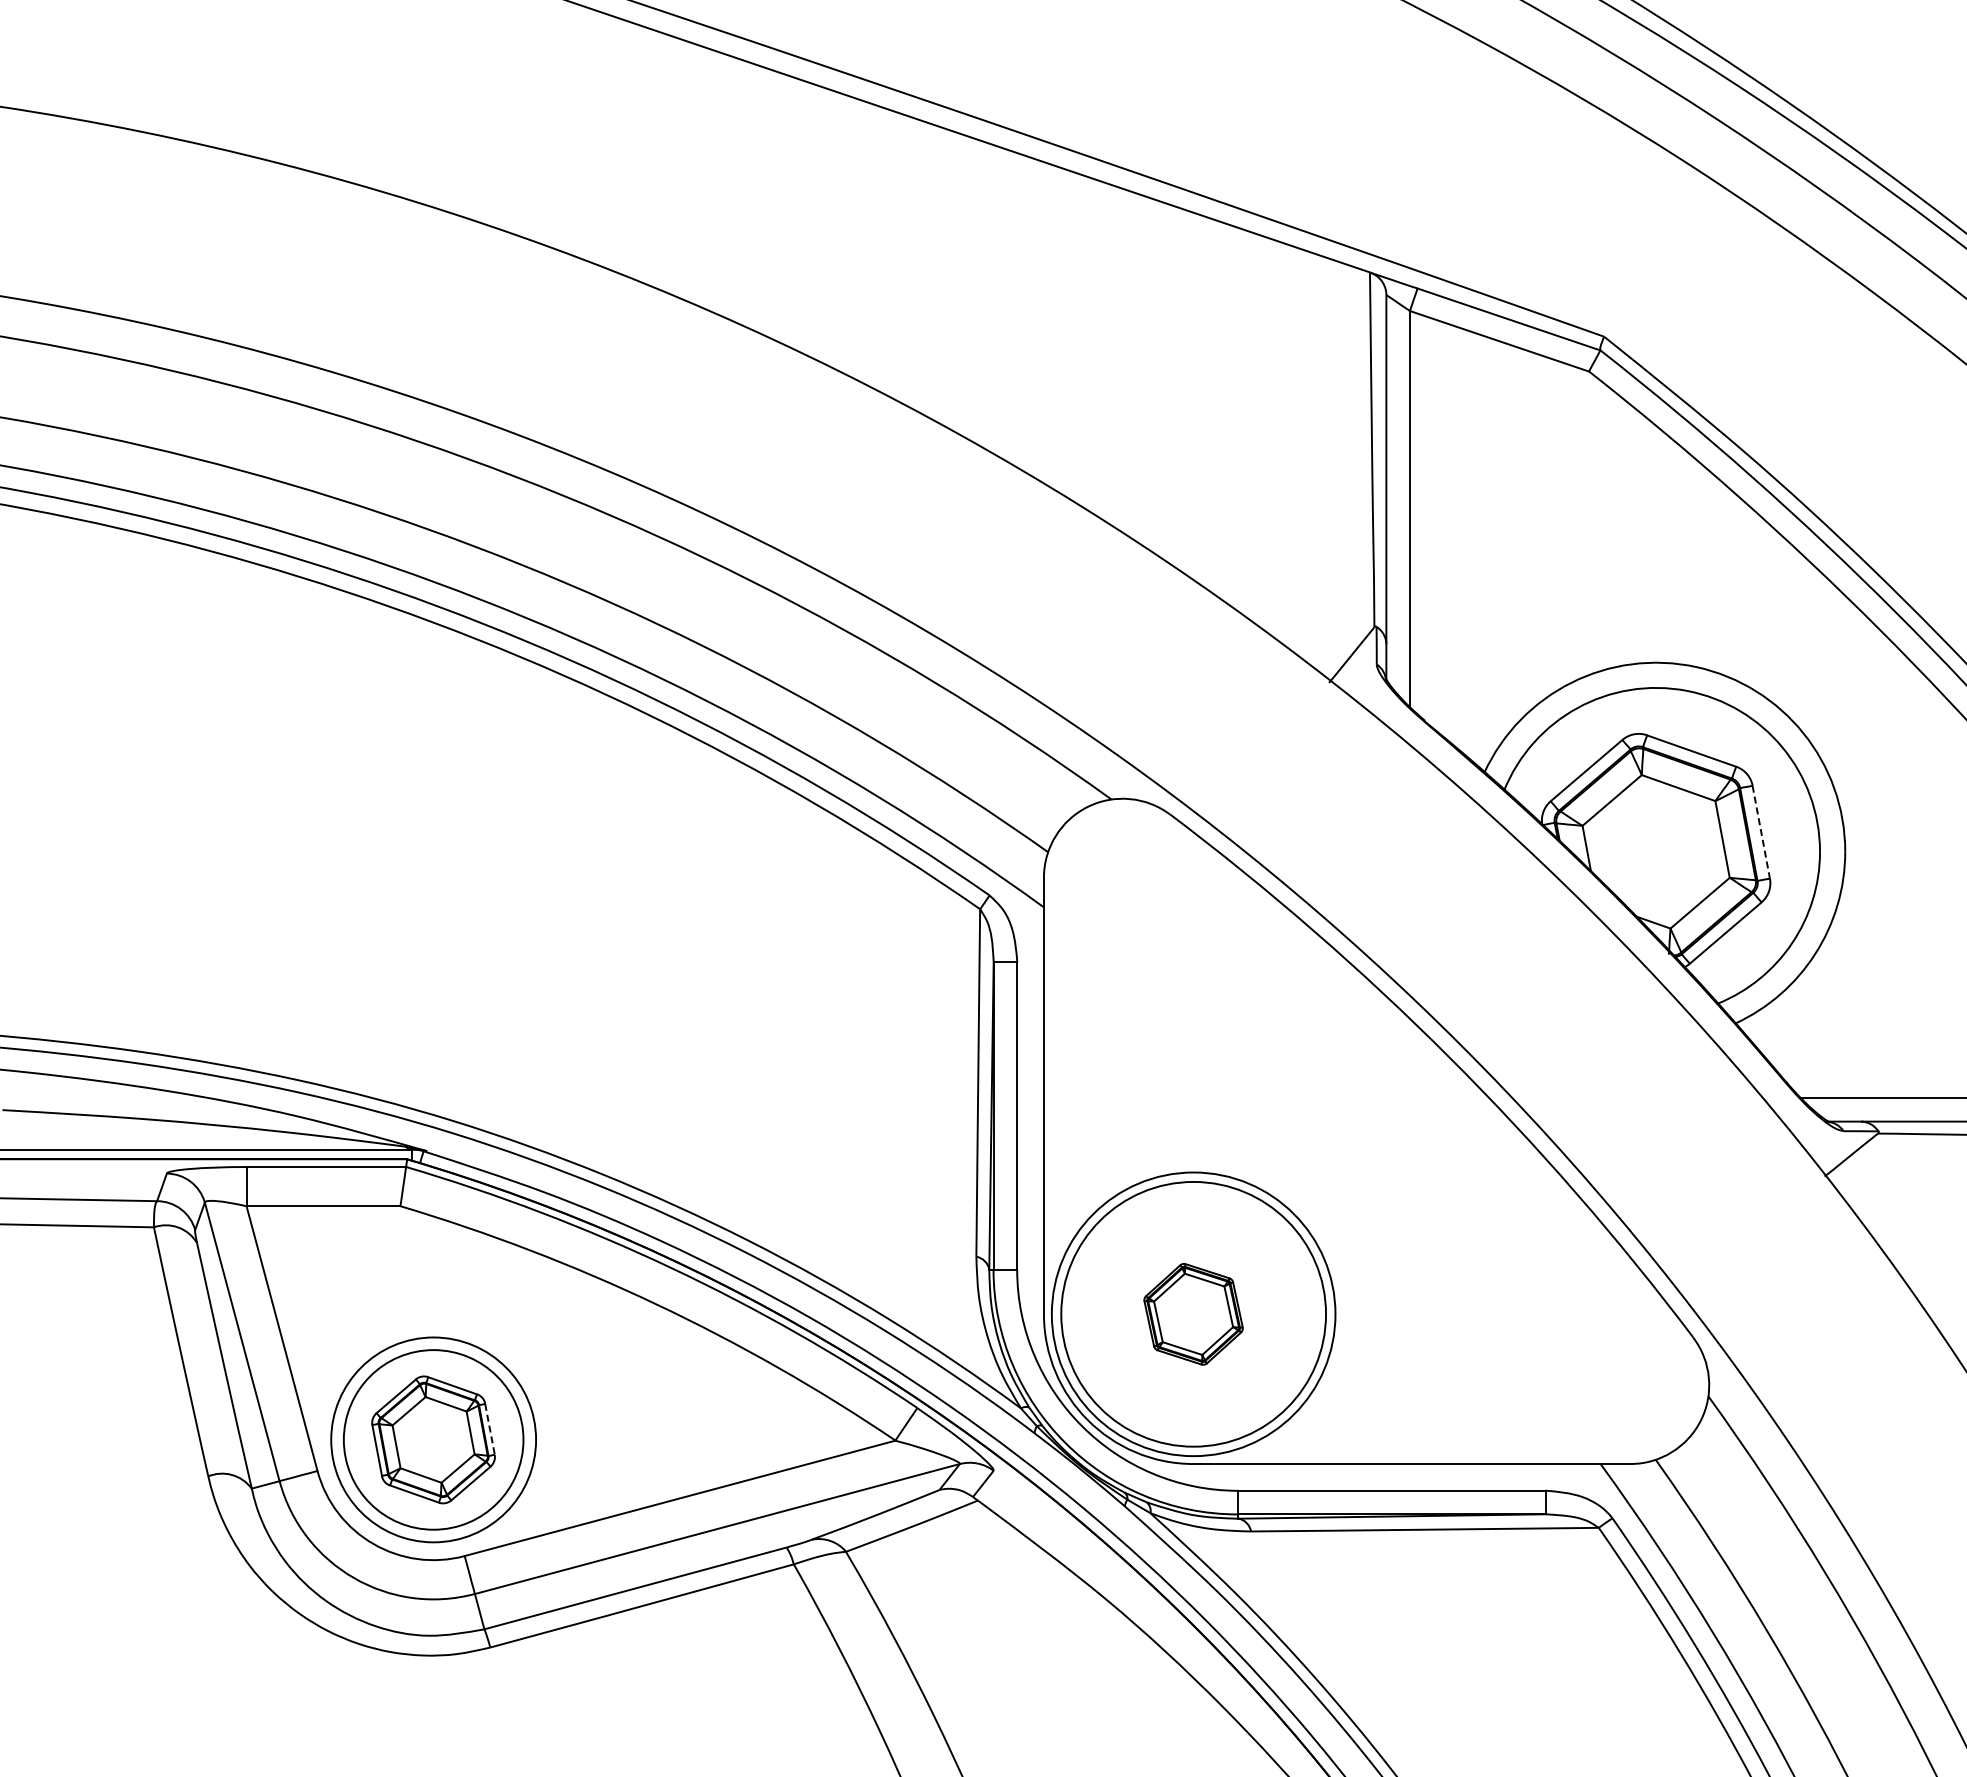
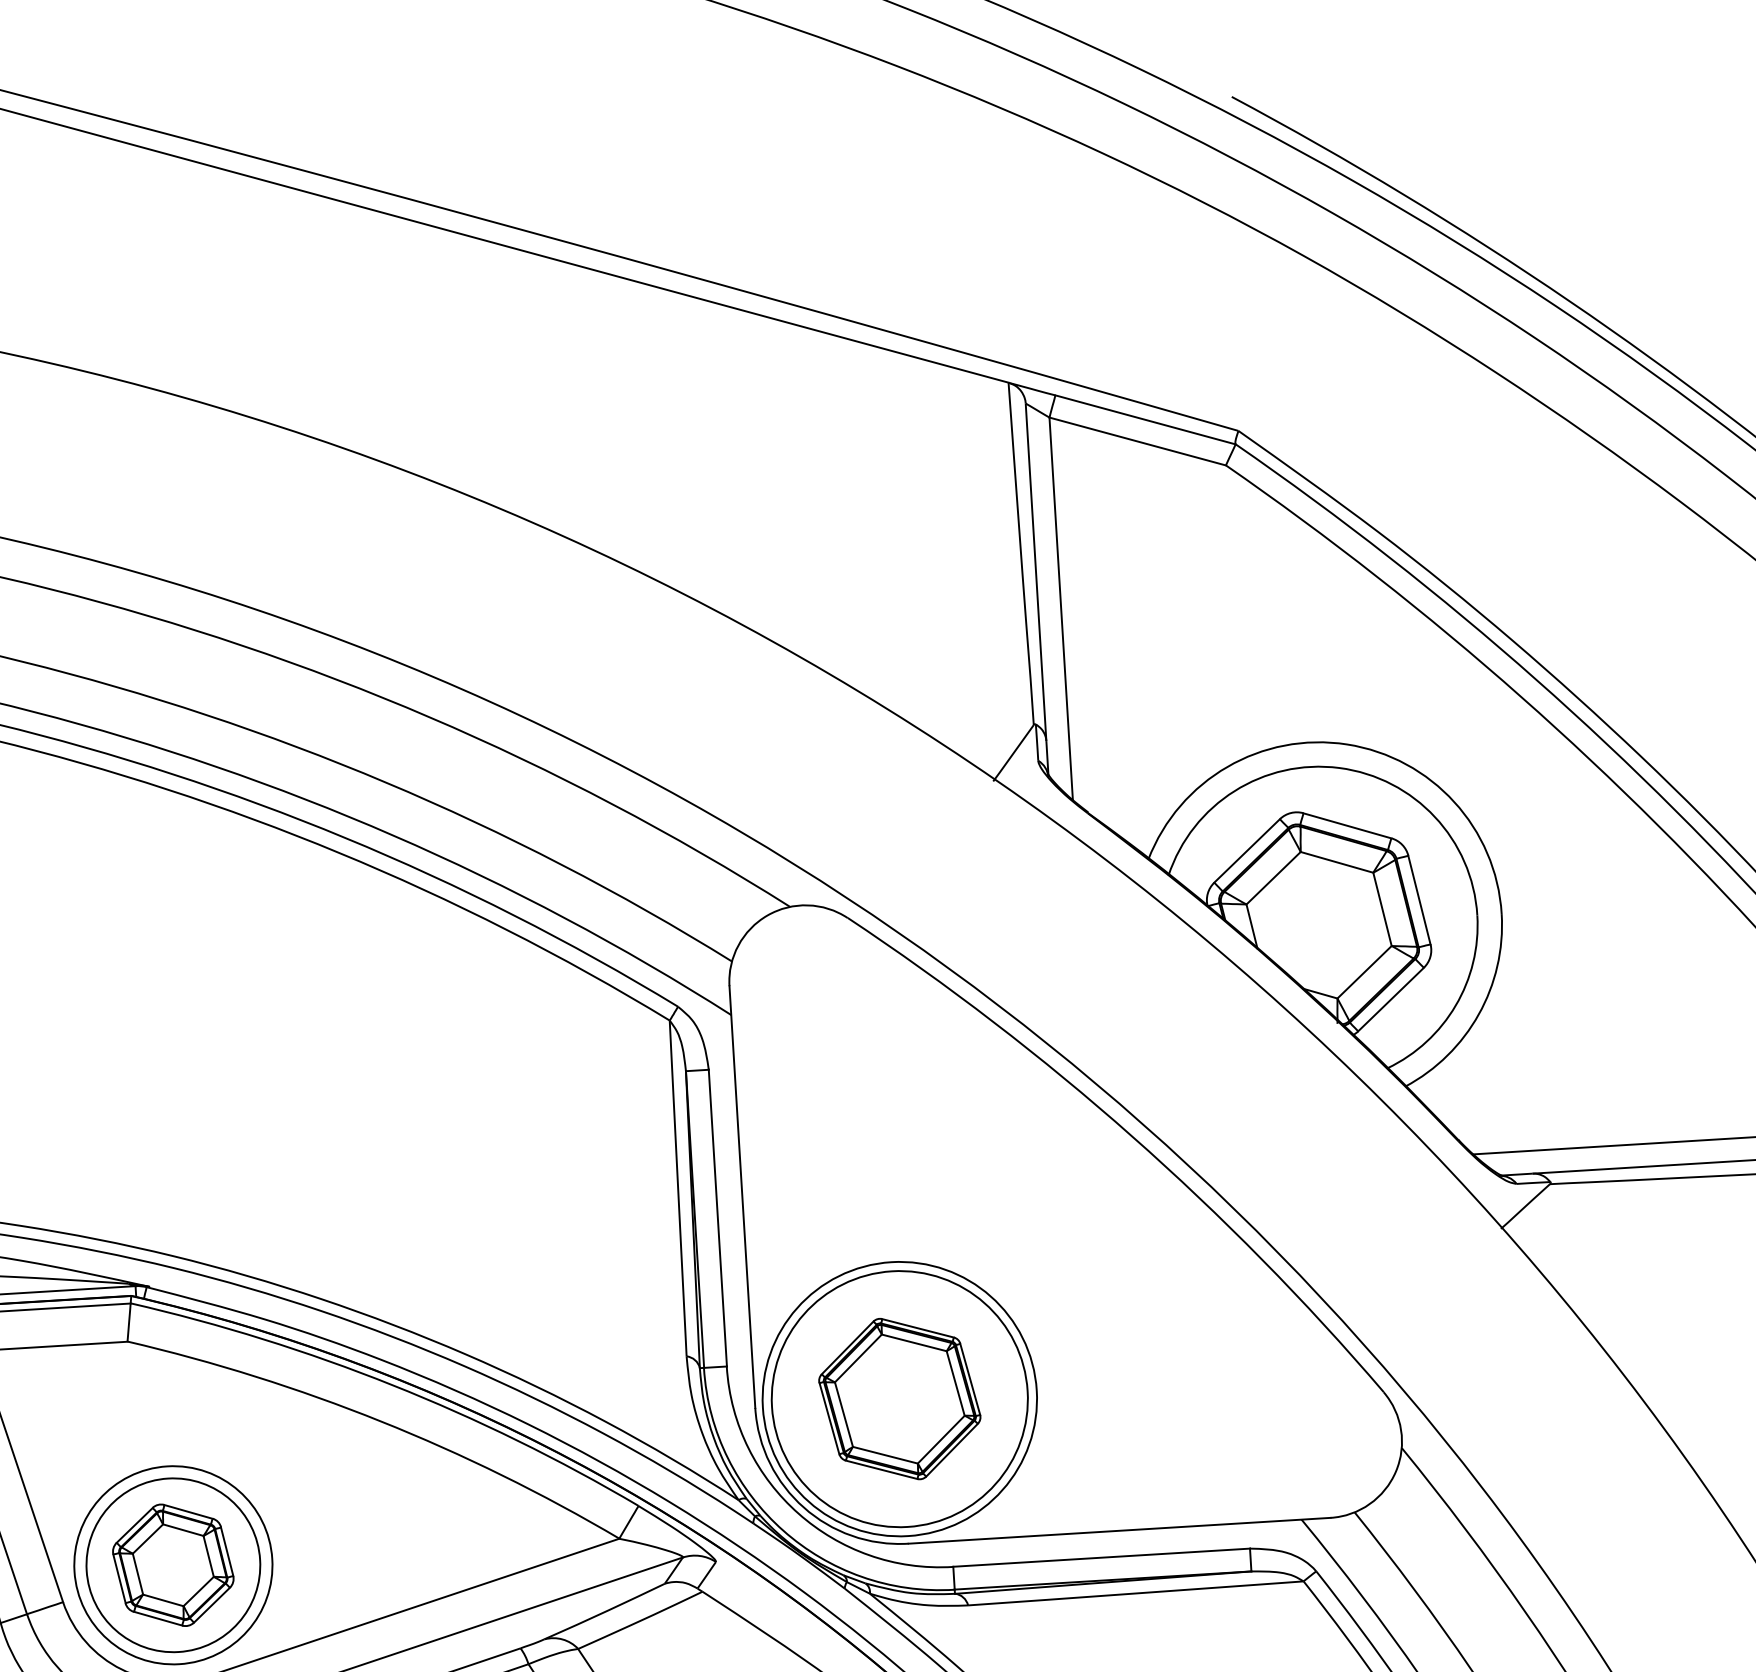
line: (1761, 832) -> (1419, 900), dashed -> solid
part: (1193, 1314) -> (899, 1399), size x1.67
line: (490, 1429) -> (227, 1551), dashed -> solid

